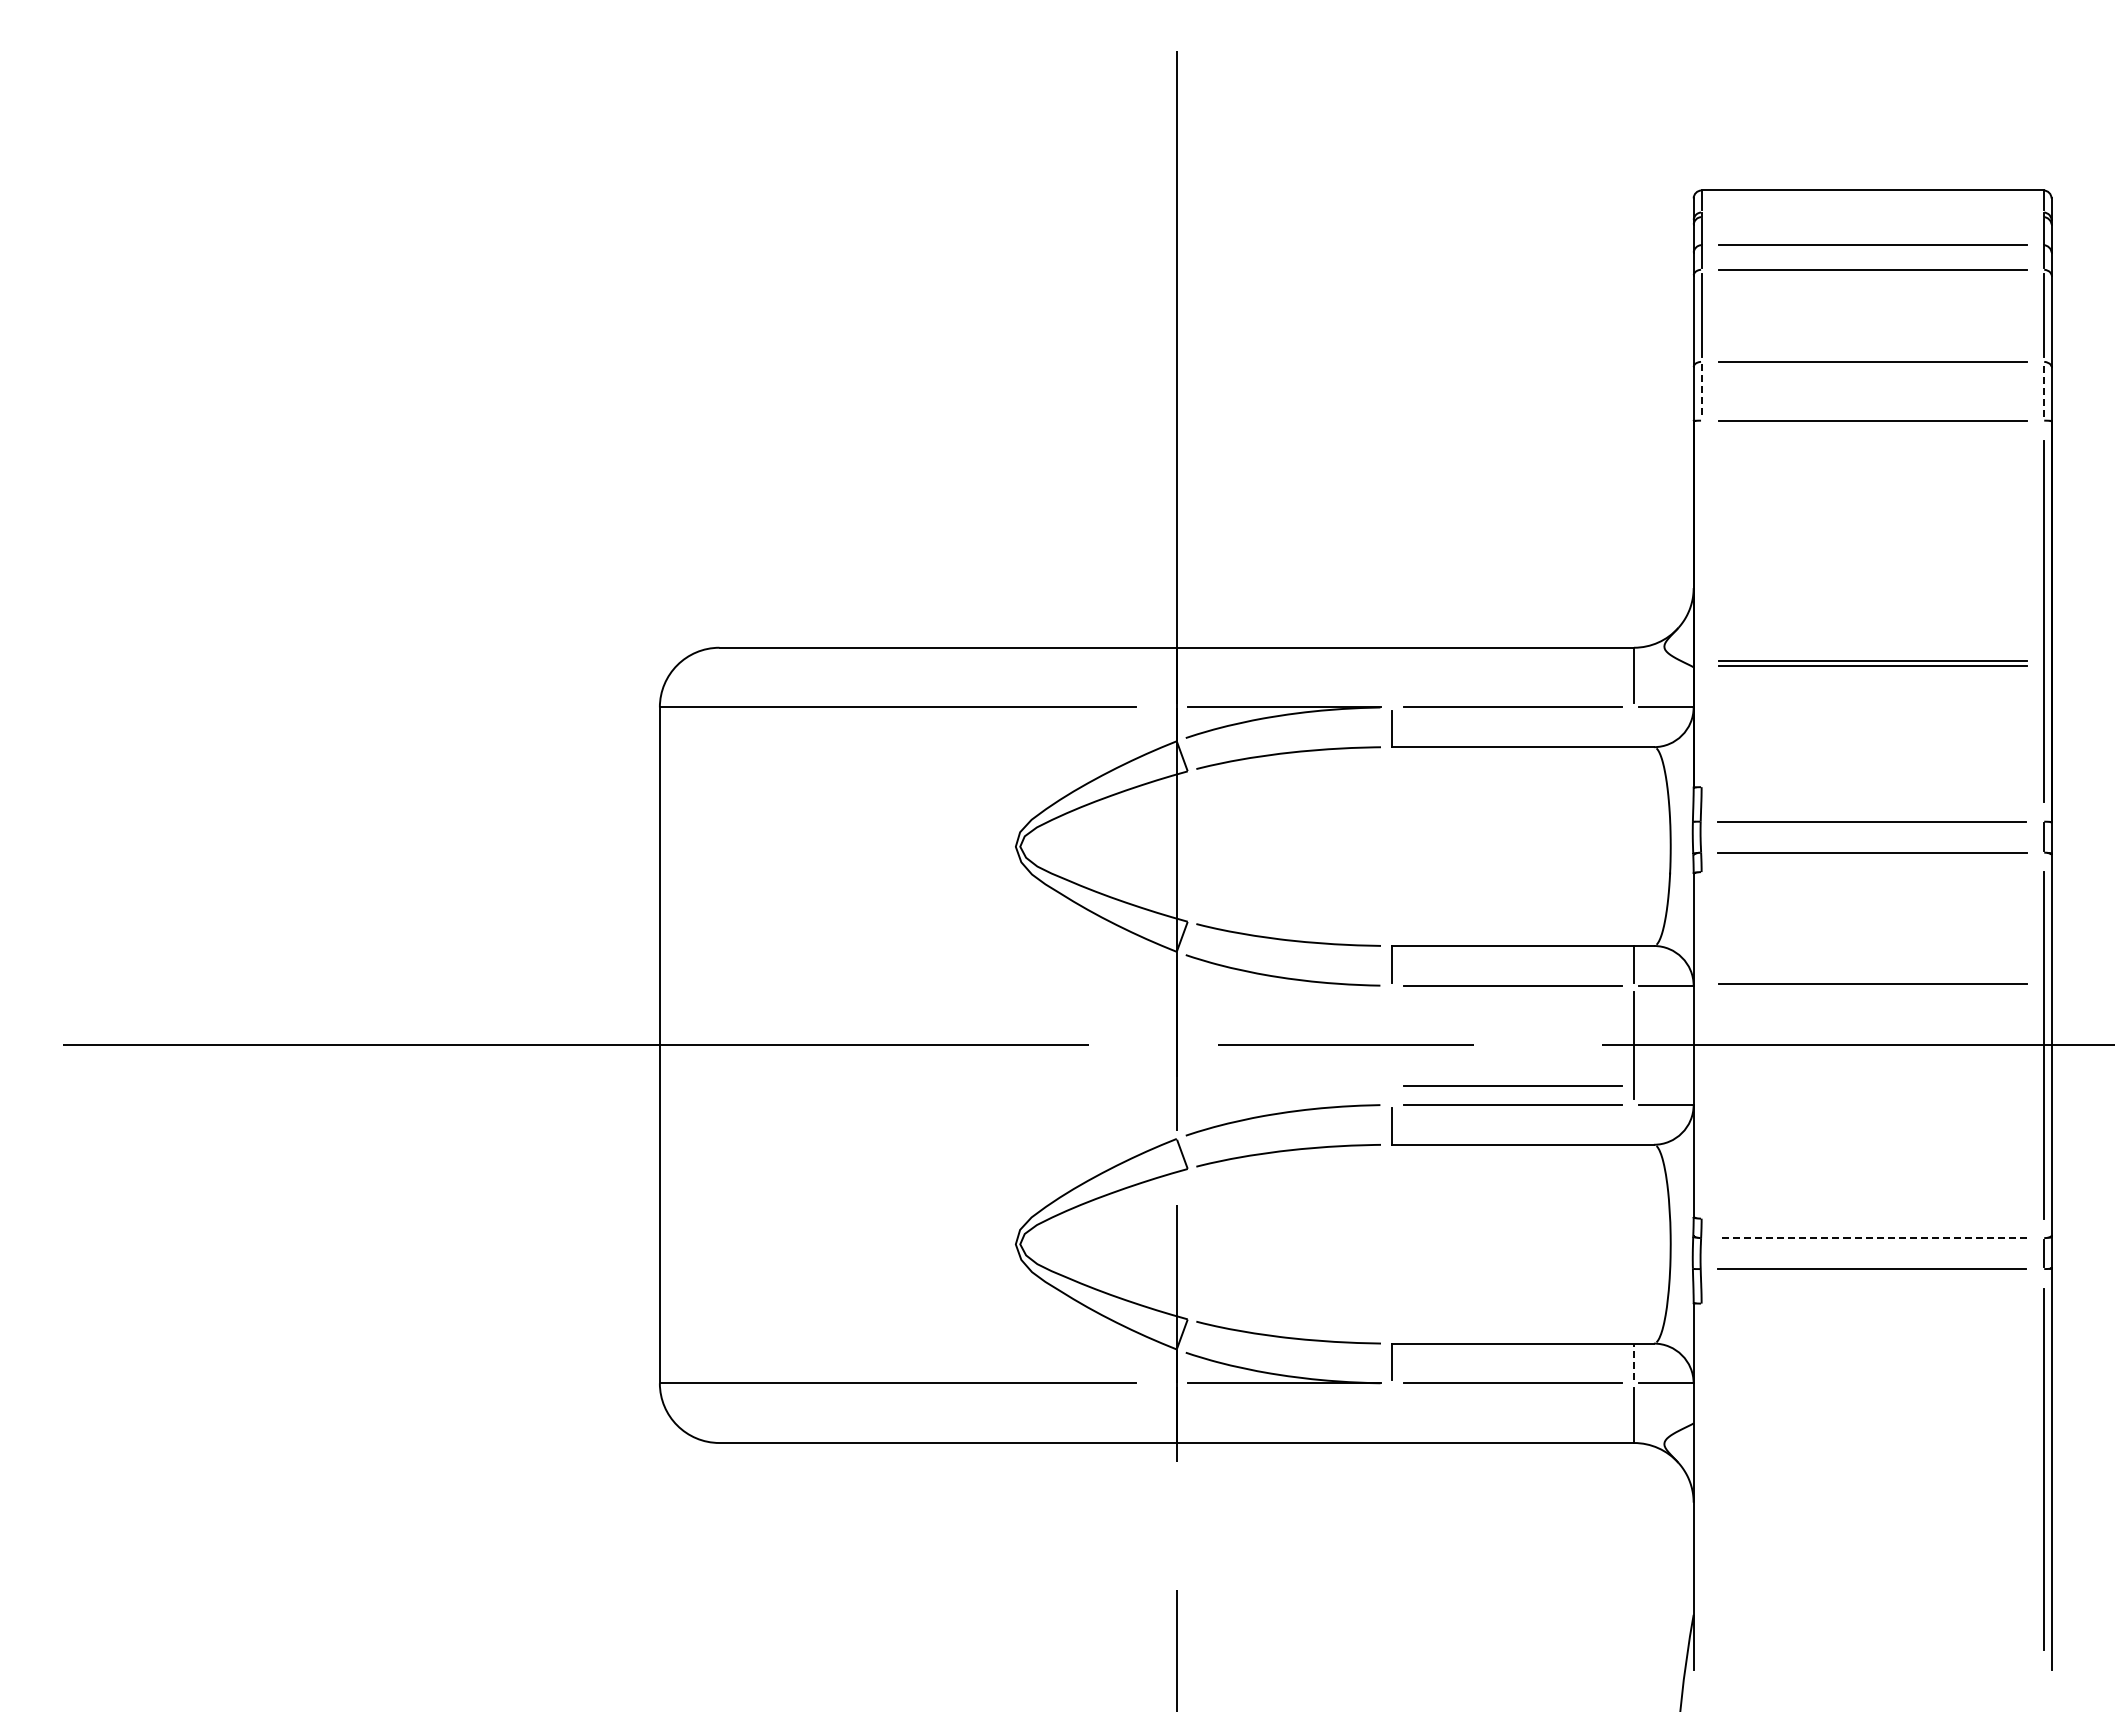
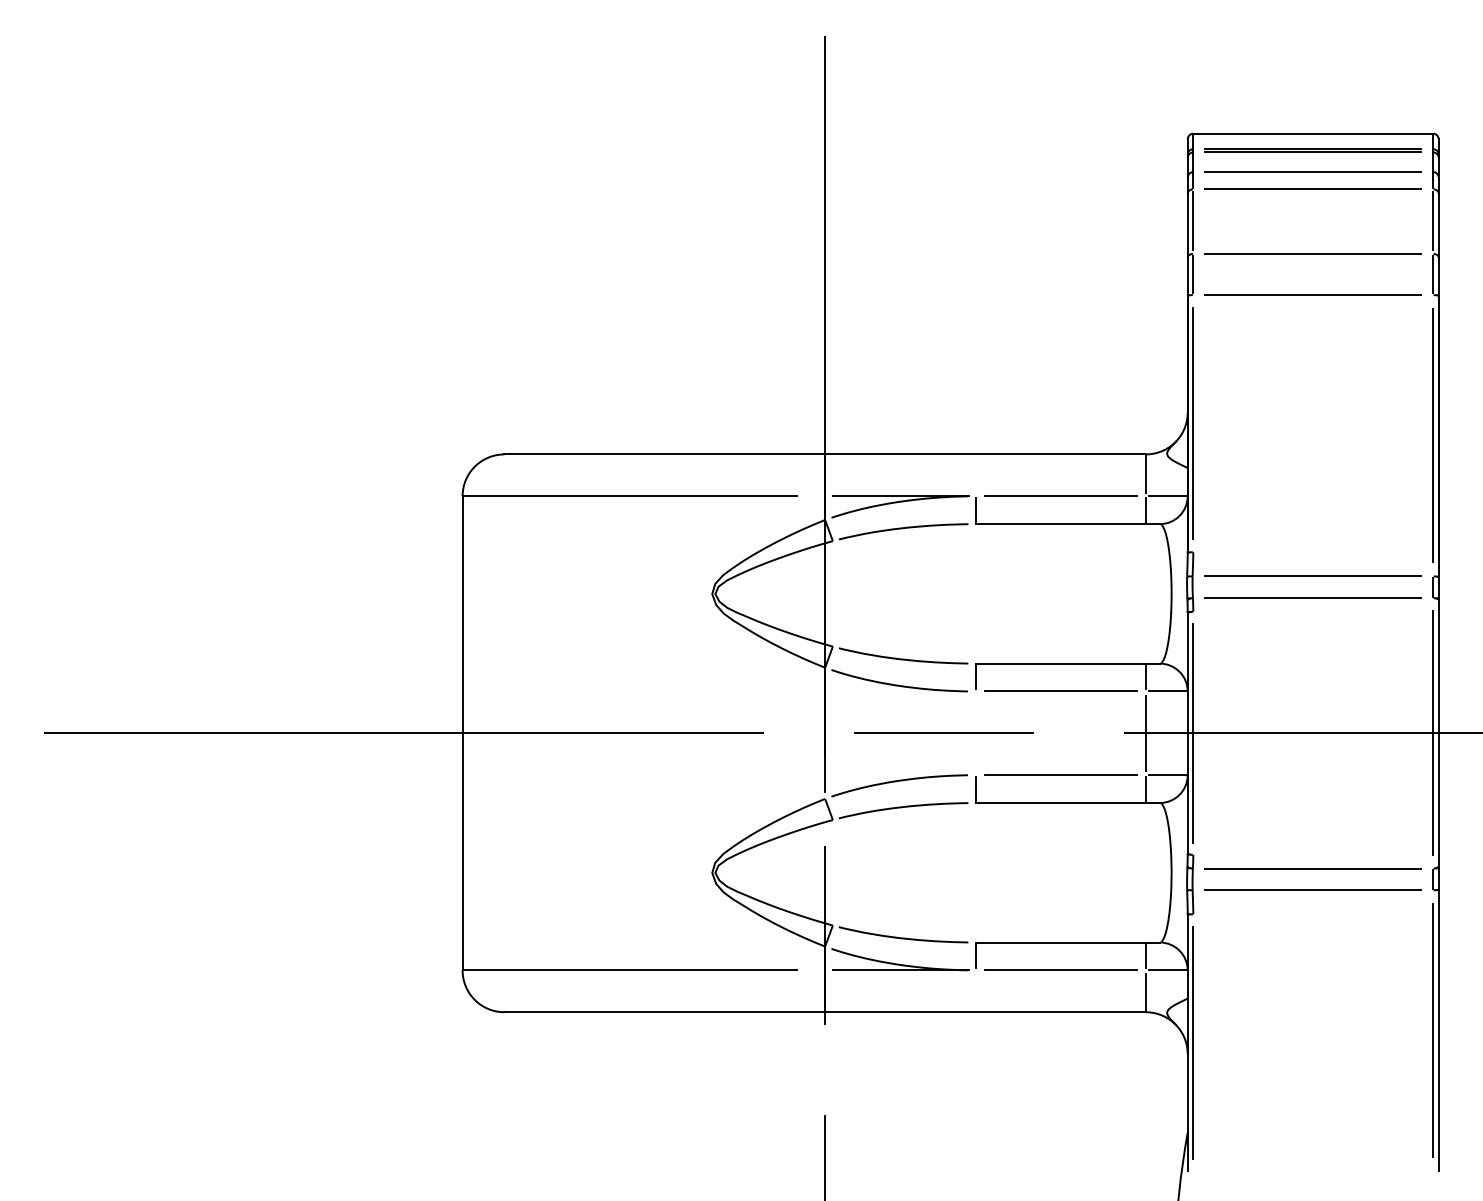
line: (1701, 390) -> (1193, 273), dashed -> solid
line: (2043, 390) -> (1433, 273), dashed -> solid
line: (1701, 603) -> (1193, 423), added
part: (1872, 663) -> (1313, 150), moved
line: (1634, 728) -> (1146, 511), added
line: (1872, 983) -> (1313, 689), removed
line: (1701, 1045) -> (1193, 733), added
line: (1512, 1085) -> (1060, 761), removed
line: (1634, 1126) -> (1146, 790), added
line: (1871, 1238) -> (1312, 868), dashed -> solid
line: (1634, 1361) -> (1146, 955), dashed -> solid
line: (1701, 1486) -> (1193, 1042), added

